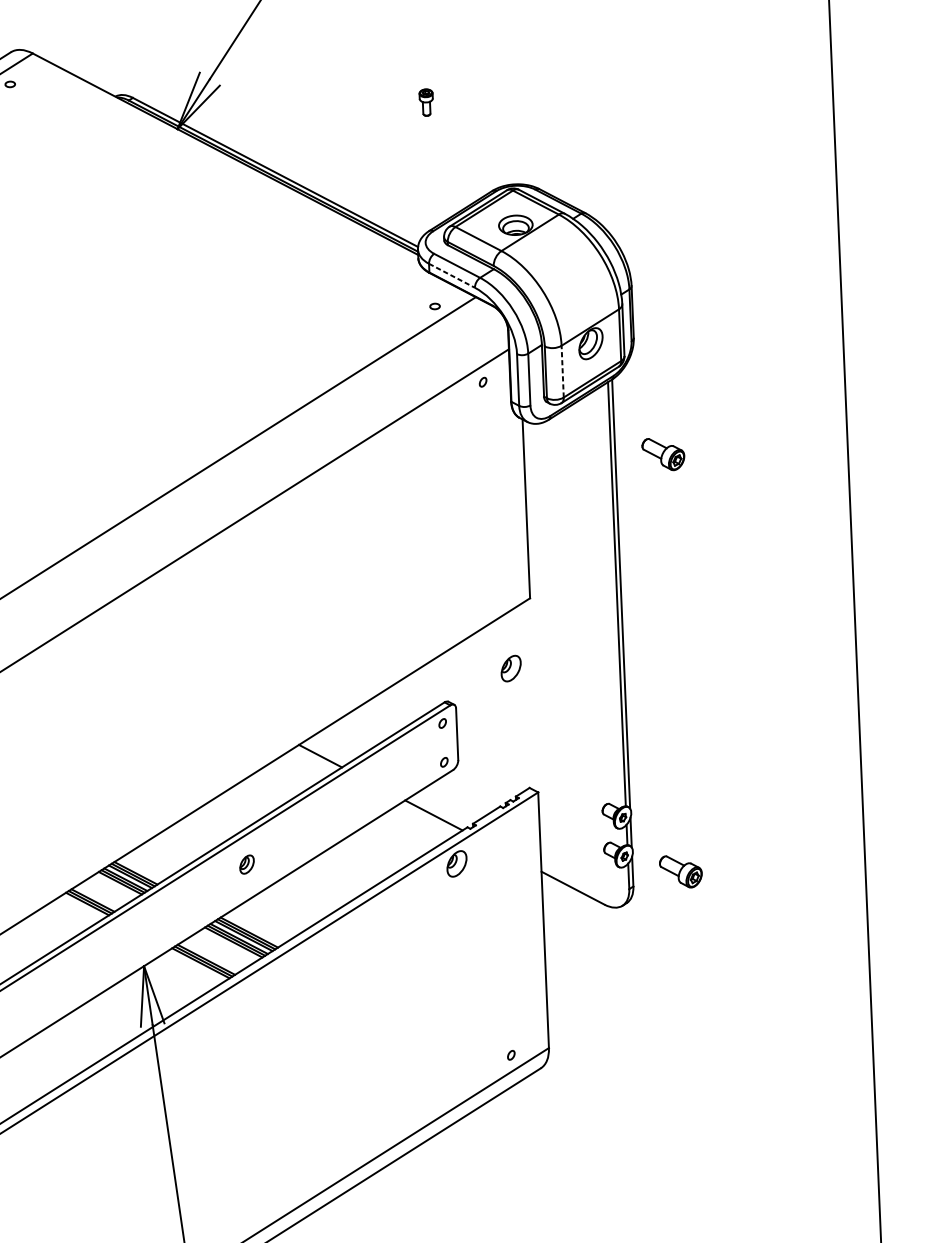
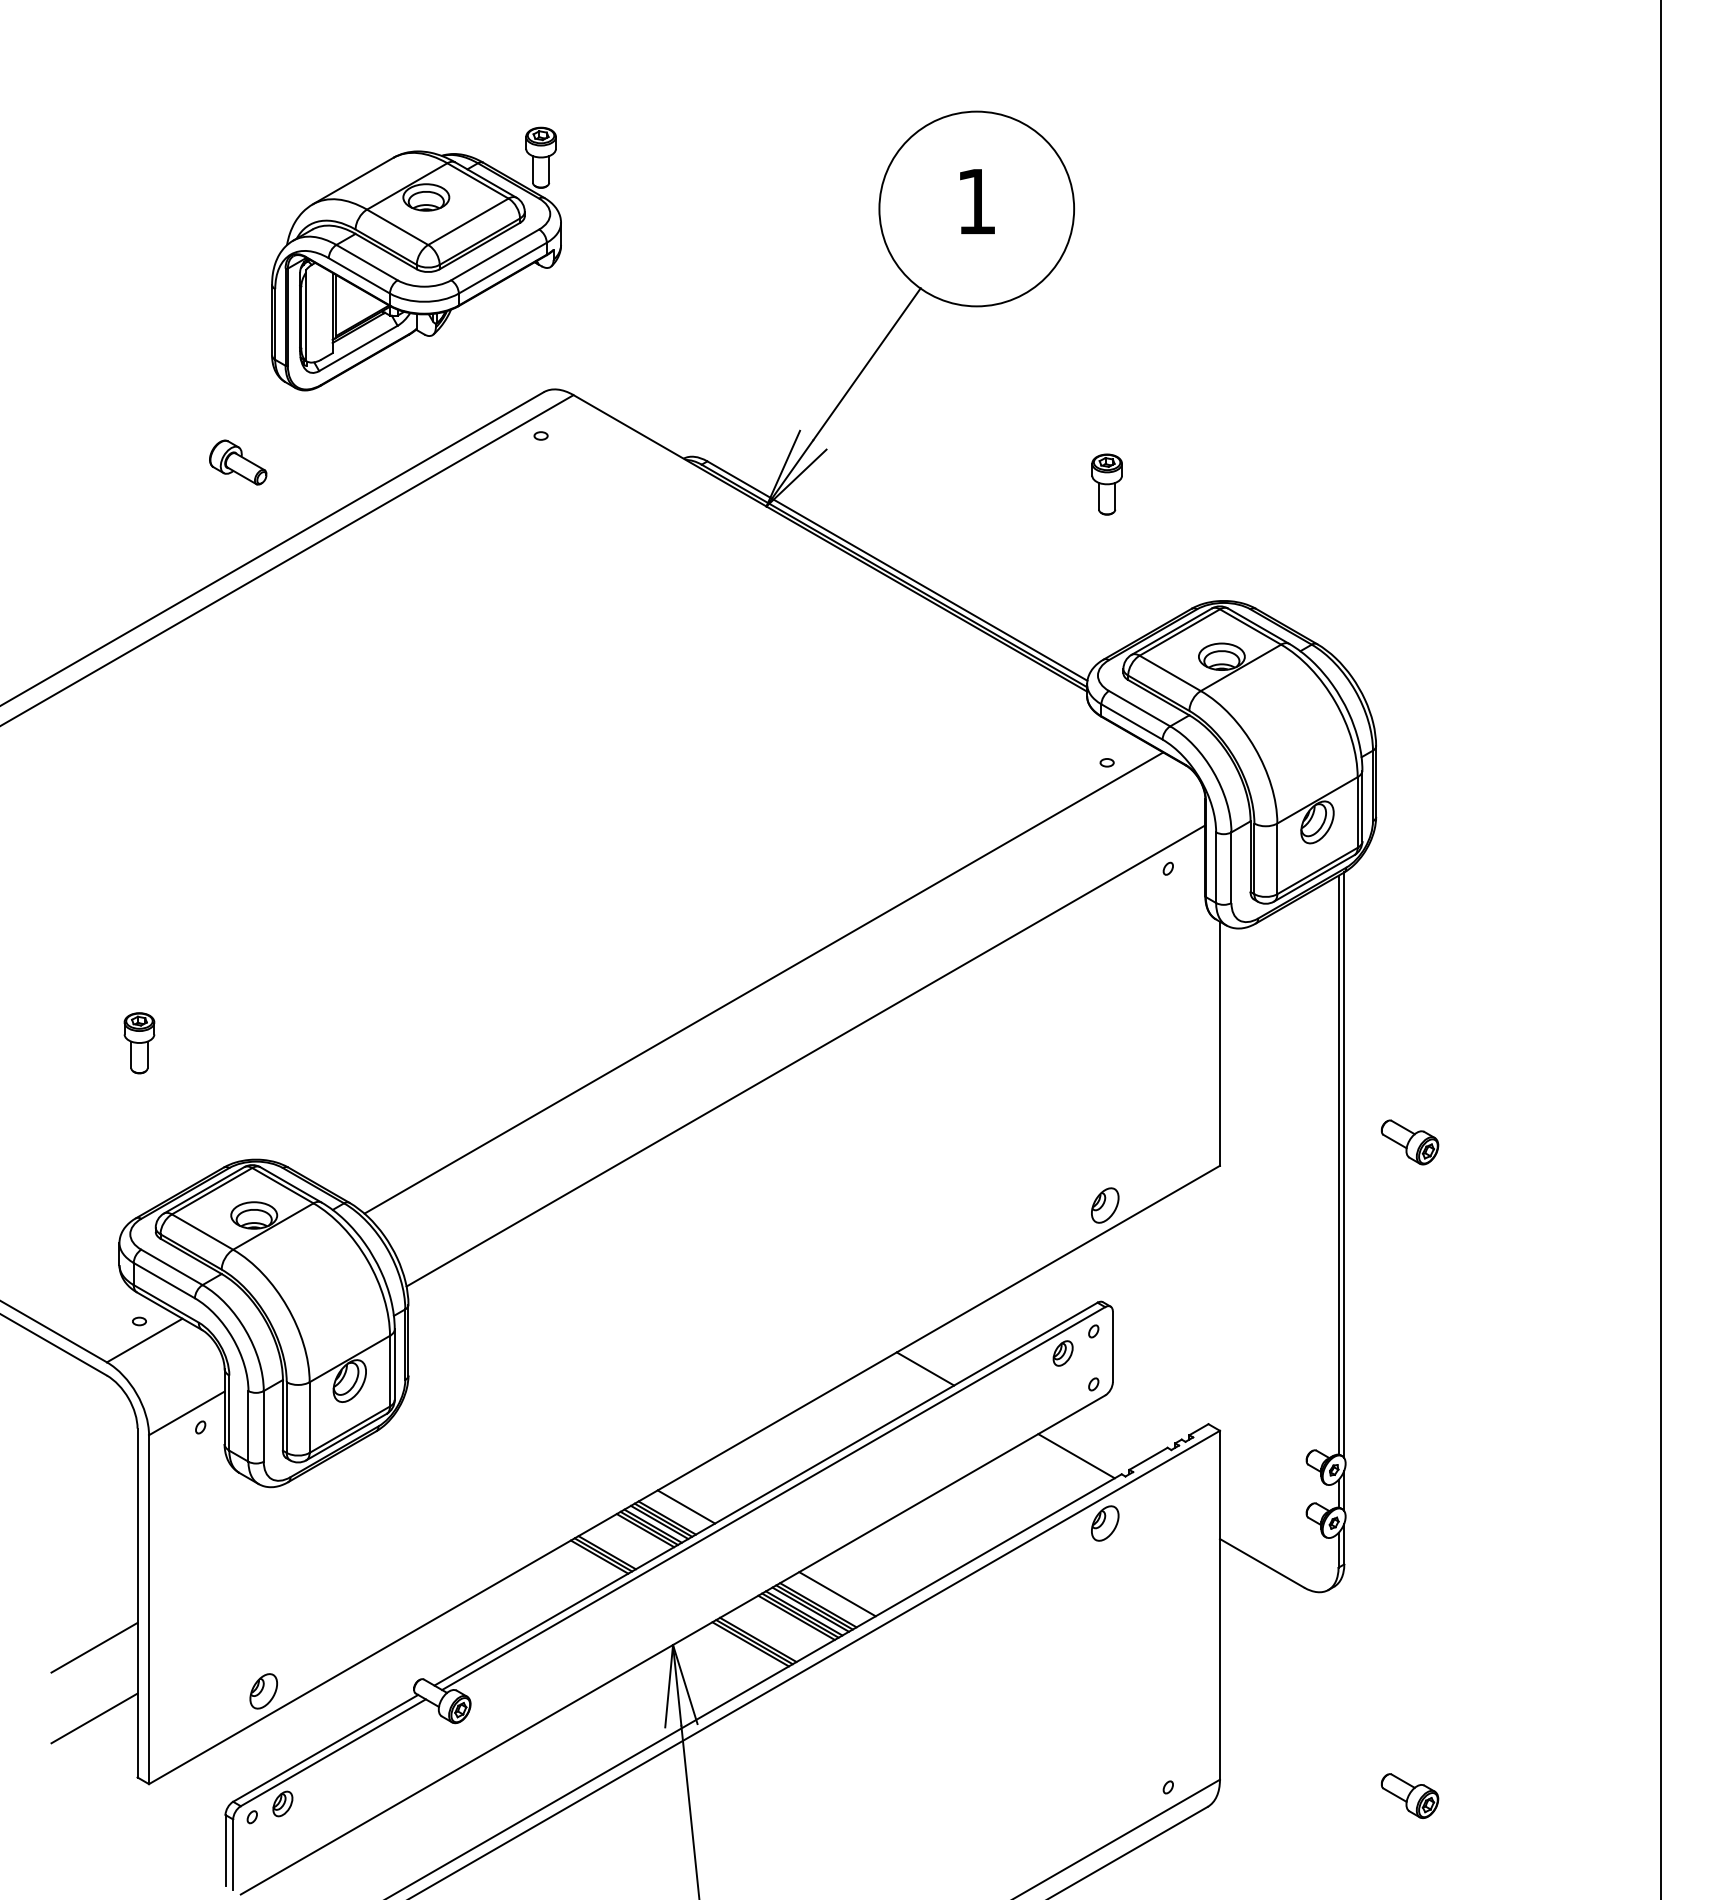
part: (426, 102) -> (1106, 484), size x1.67
line: (452, 276) -> (1132, 722), dashed -> solid
line: (562, 371) -> (1277, 858), dashed -> solid
part: (663, 454) -> (1409, 1142), moved
part: (511, 668) -> (1105, 1205), moved
line: (149, 864) -> (686, 1506), added
part: (246, 864) -> (1062, 1353), moved
part: (680, 871) -> (1409, 1795), moved
line: (263, 924) -> (837, 1594), added

